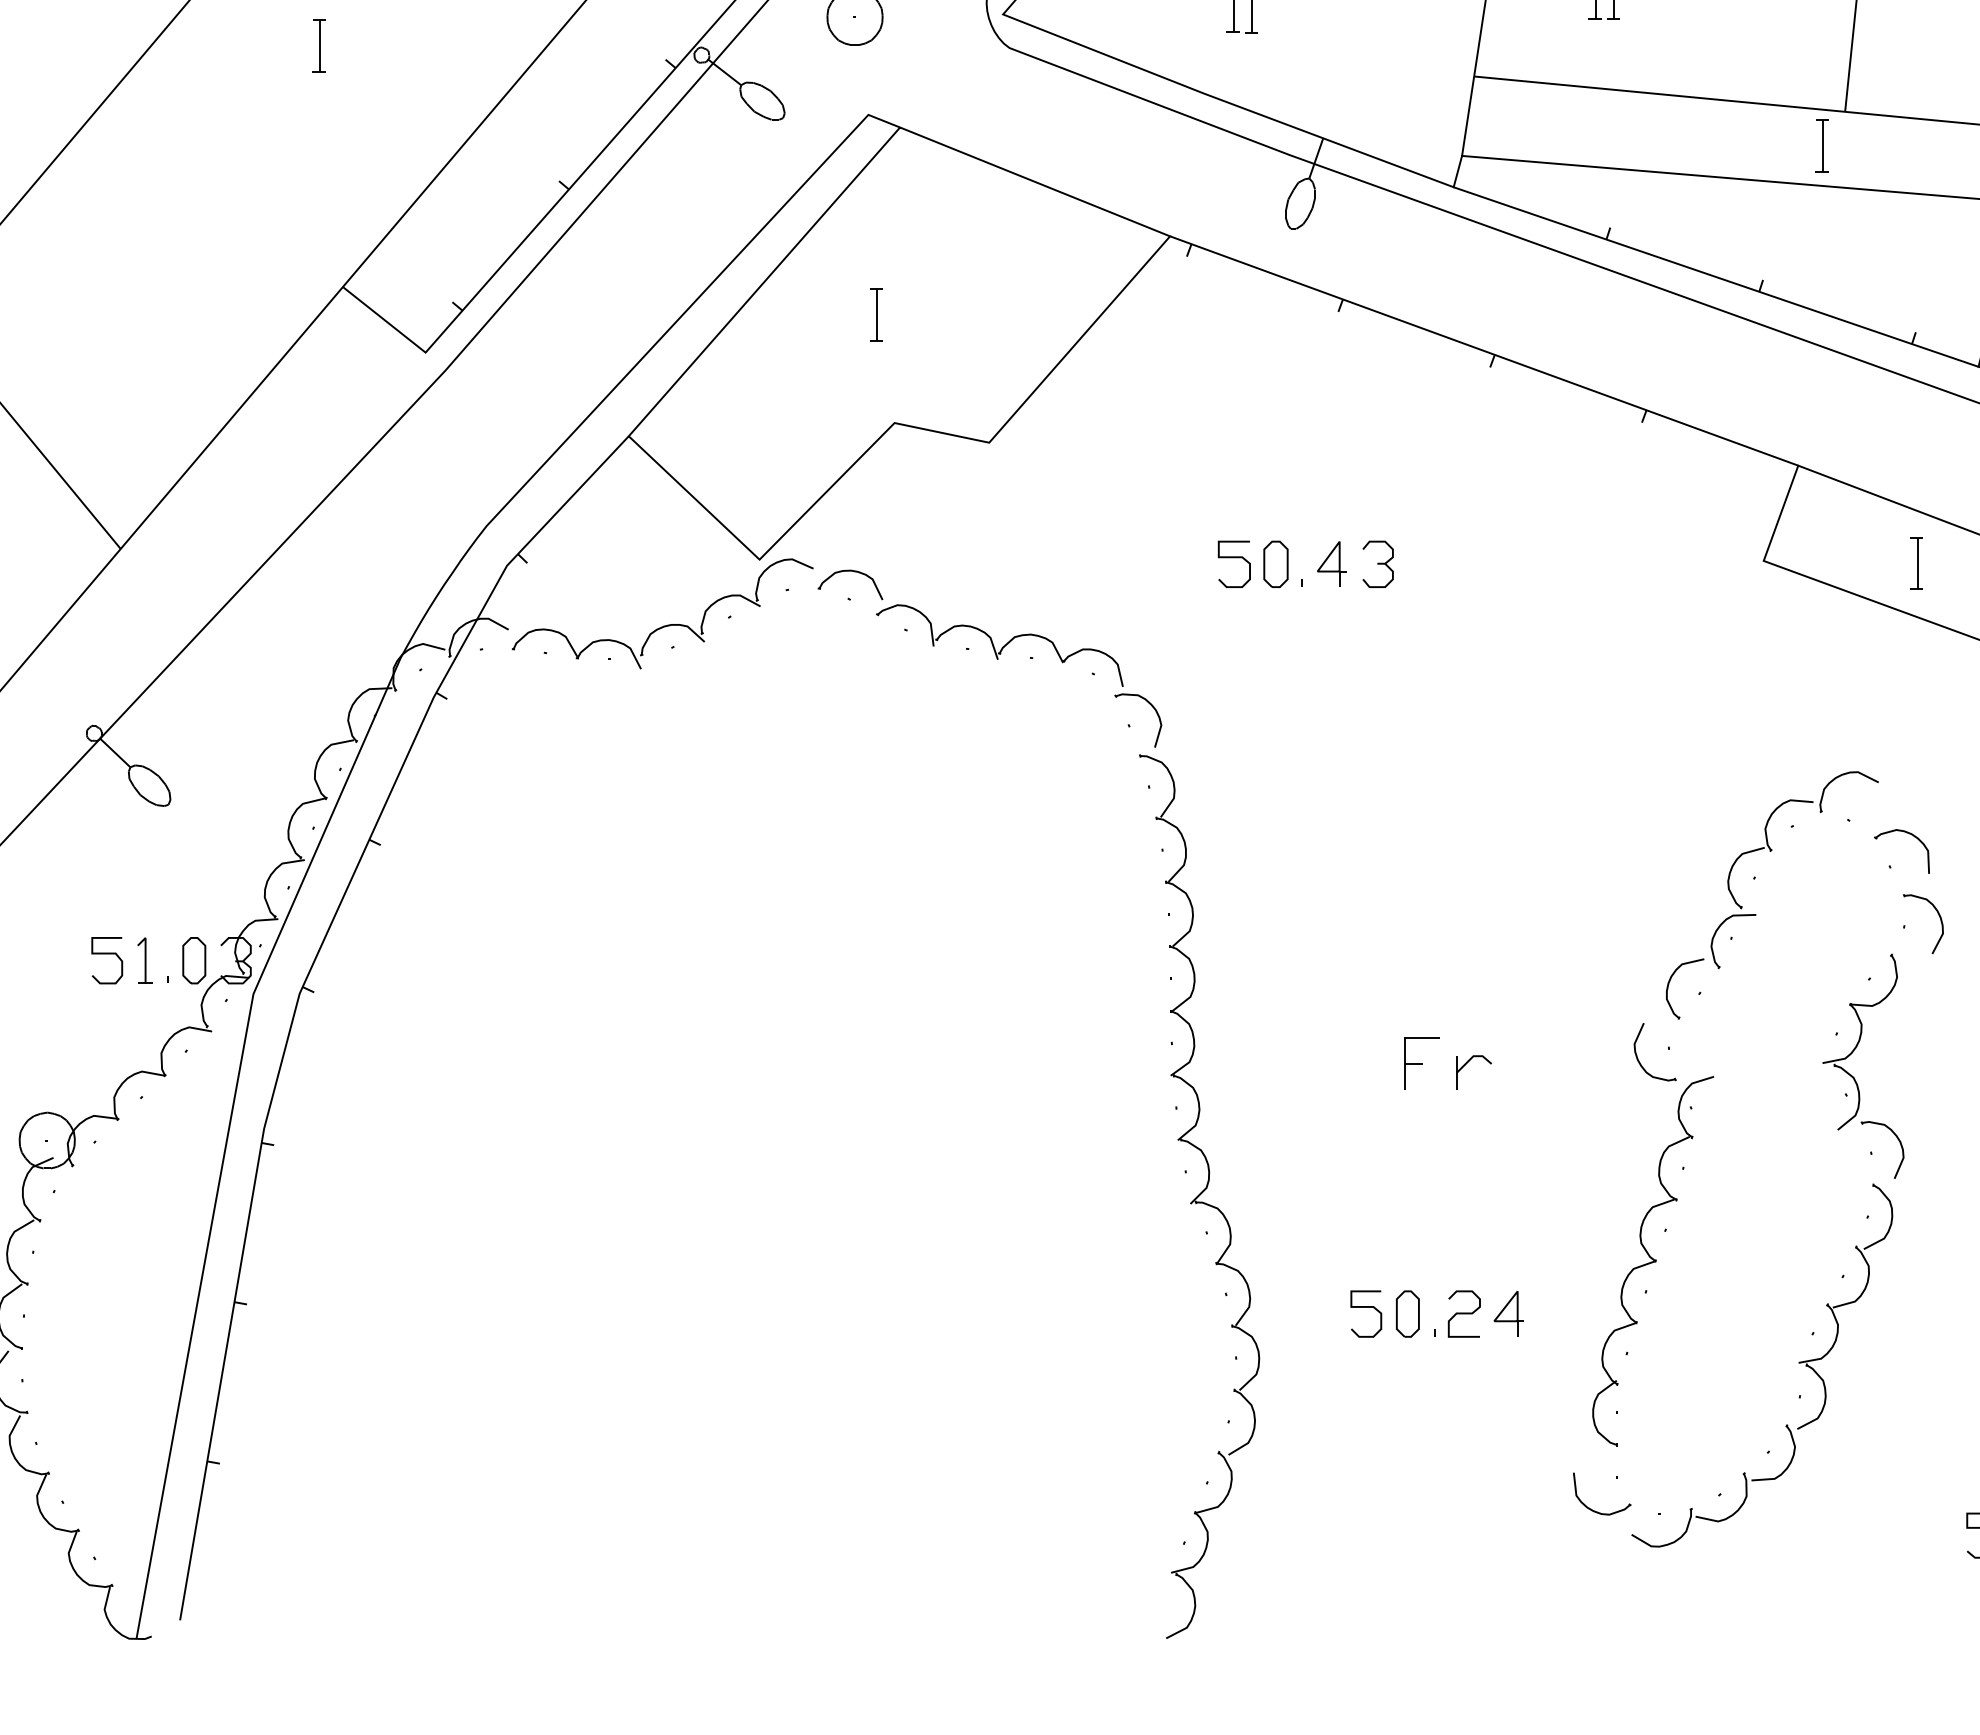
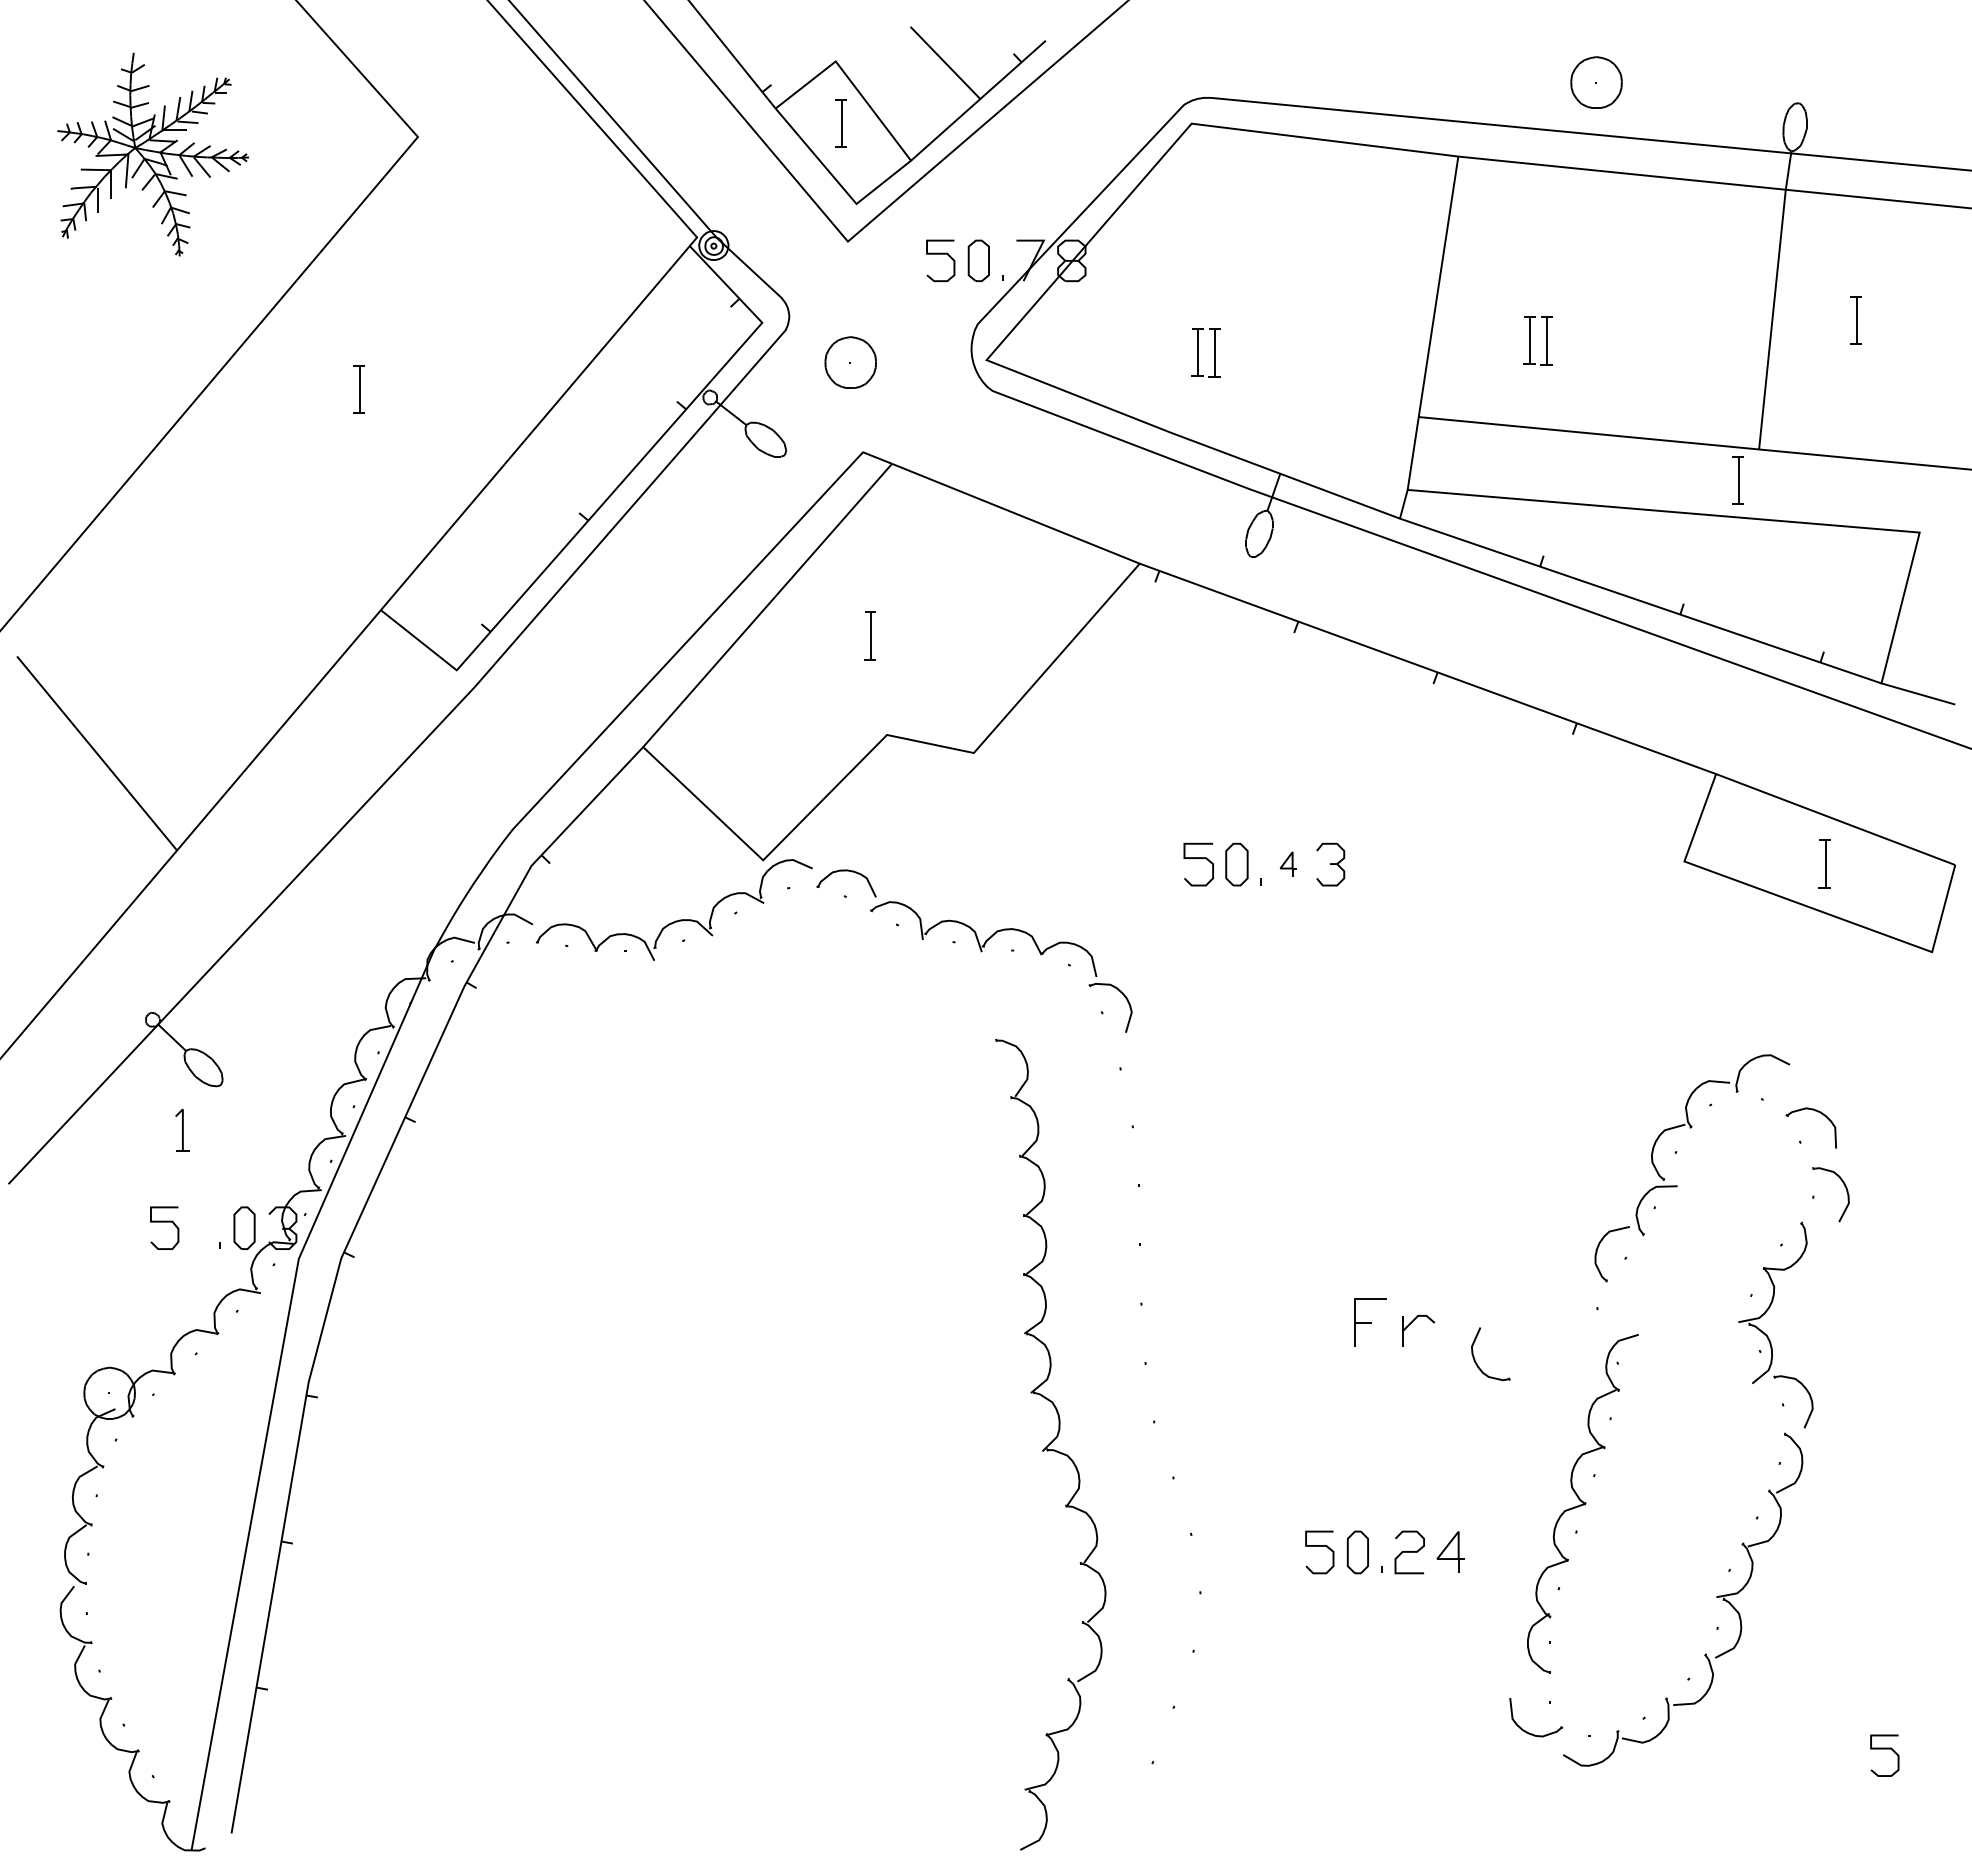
part: (1332, 564) -> (1288, 864), size x0.6
part: (145, 959) -> (182, 1129), moved
part: (1639, 1060) -> (1476, 1361), moved
part: (1199, 1196) -> (1050, 1444), moved

